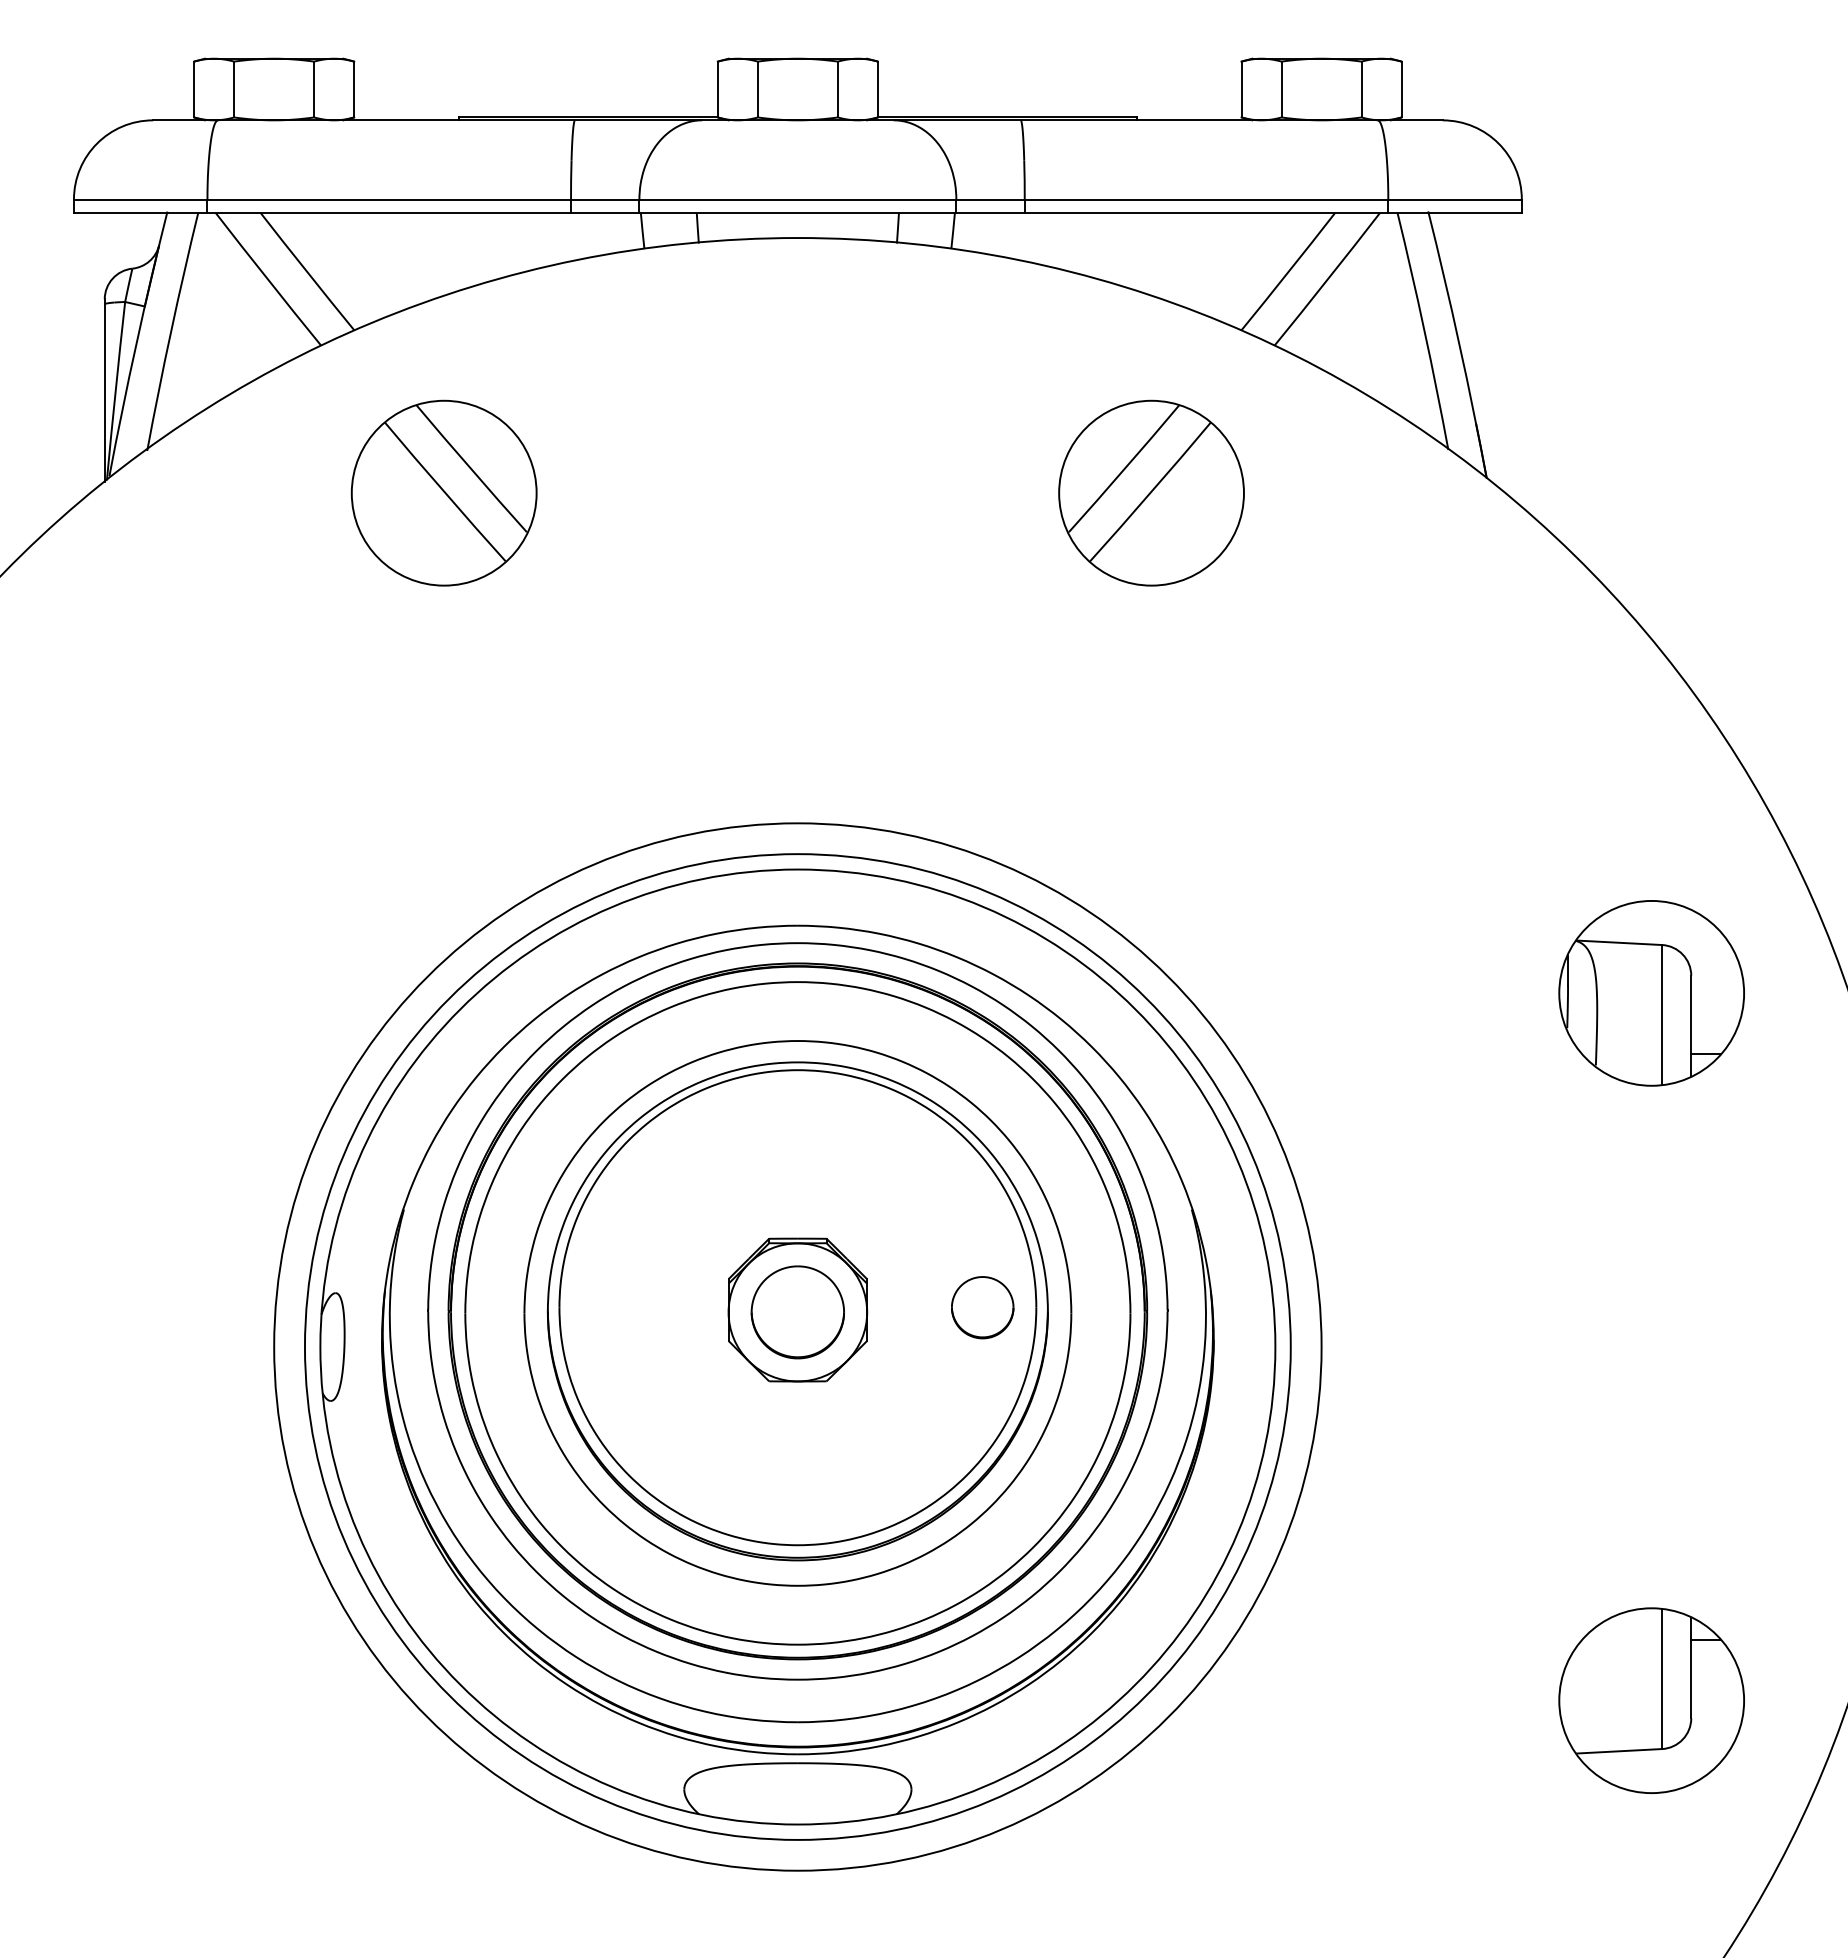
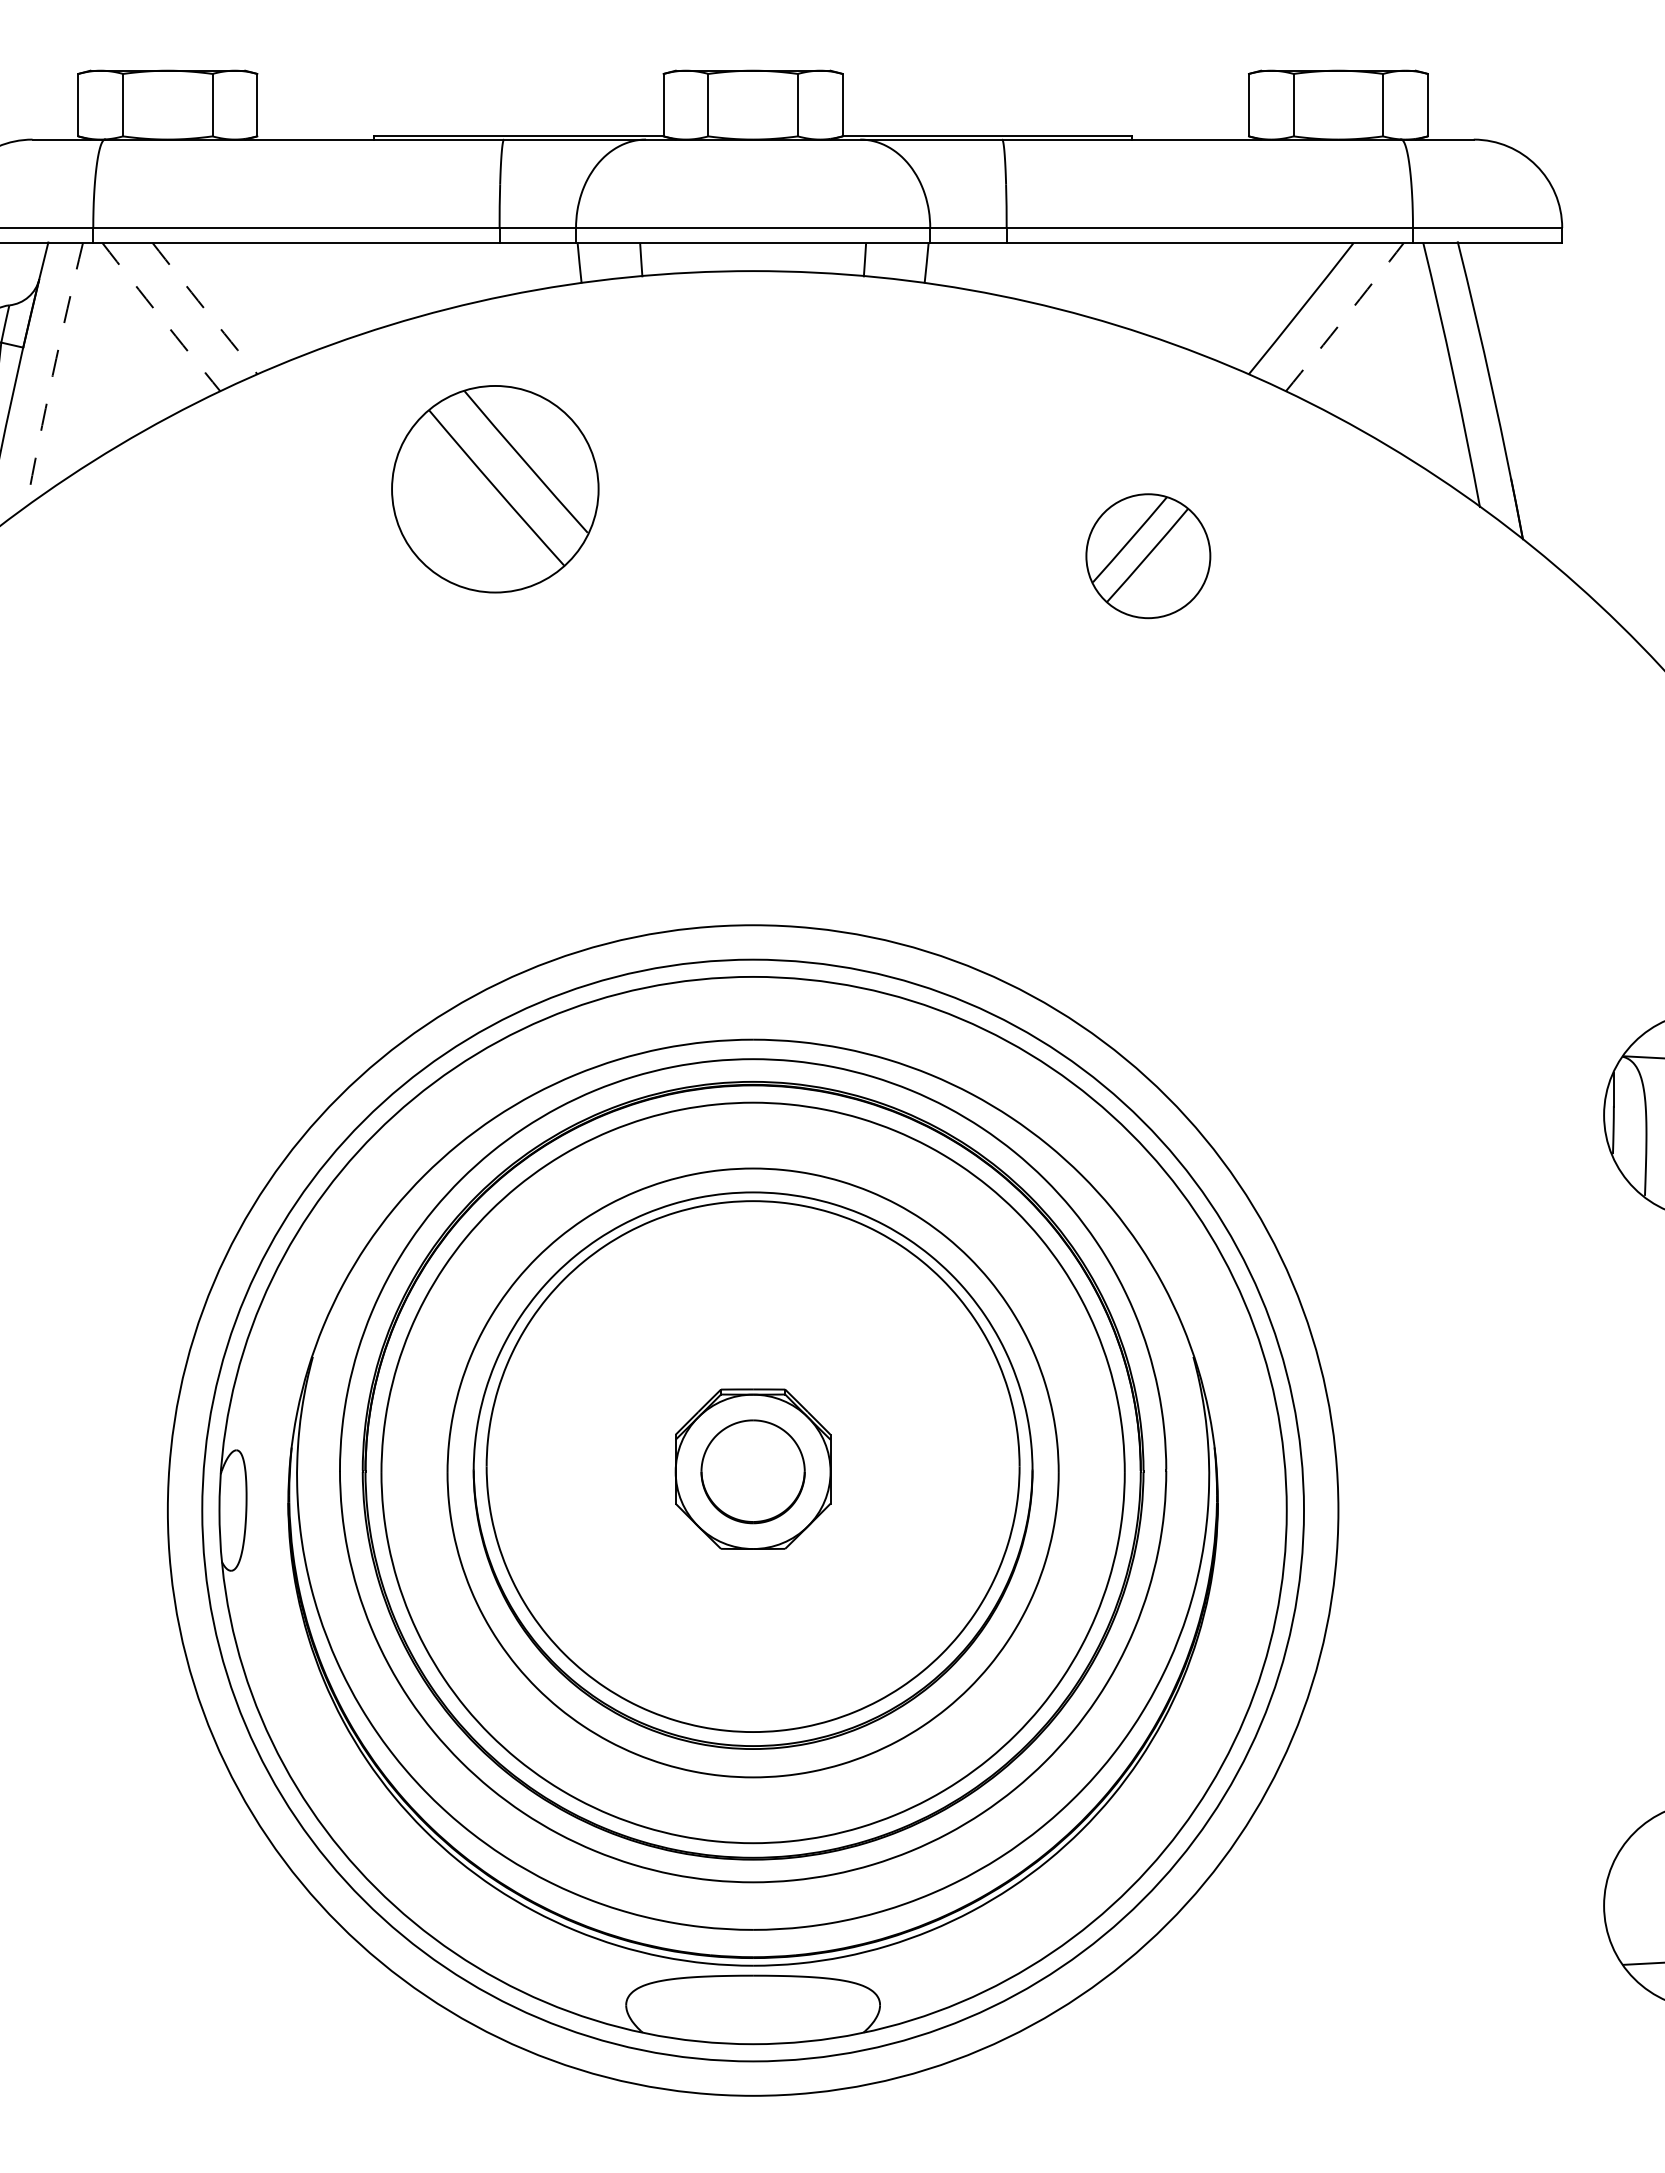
arc: (307, 271) -> (205, 308), solid -> dashed
arc: (267, 279) -> (160, 317), solid -> dashed
arc: (1327, 279) -> (1345, 317), solid -> dashed
arc: (171, 331) -> (53, 375), solid -> dashed
part: (443, 492) -> (494, 488), moved
part: (1151, 492) -> (1148, 555), size x0.6
part: (982, 1307) -> (959, 1466), removed

